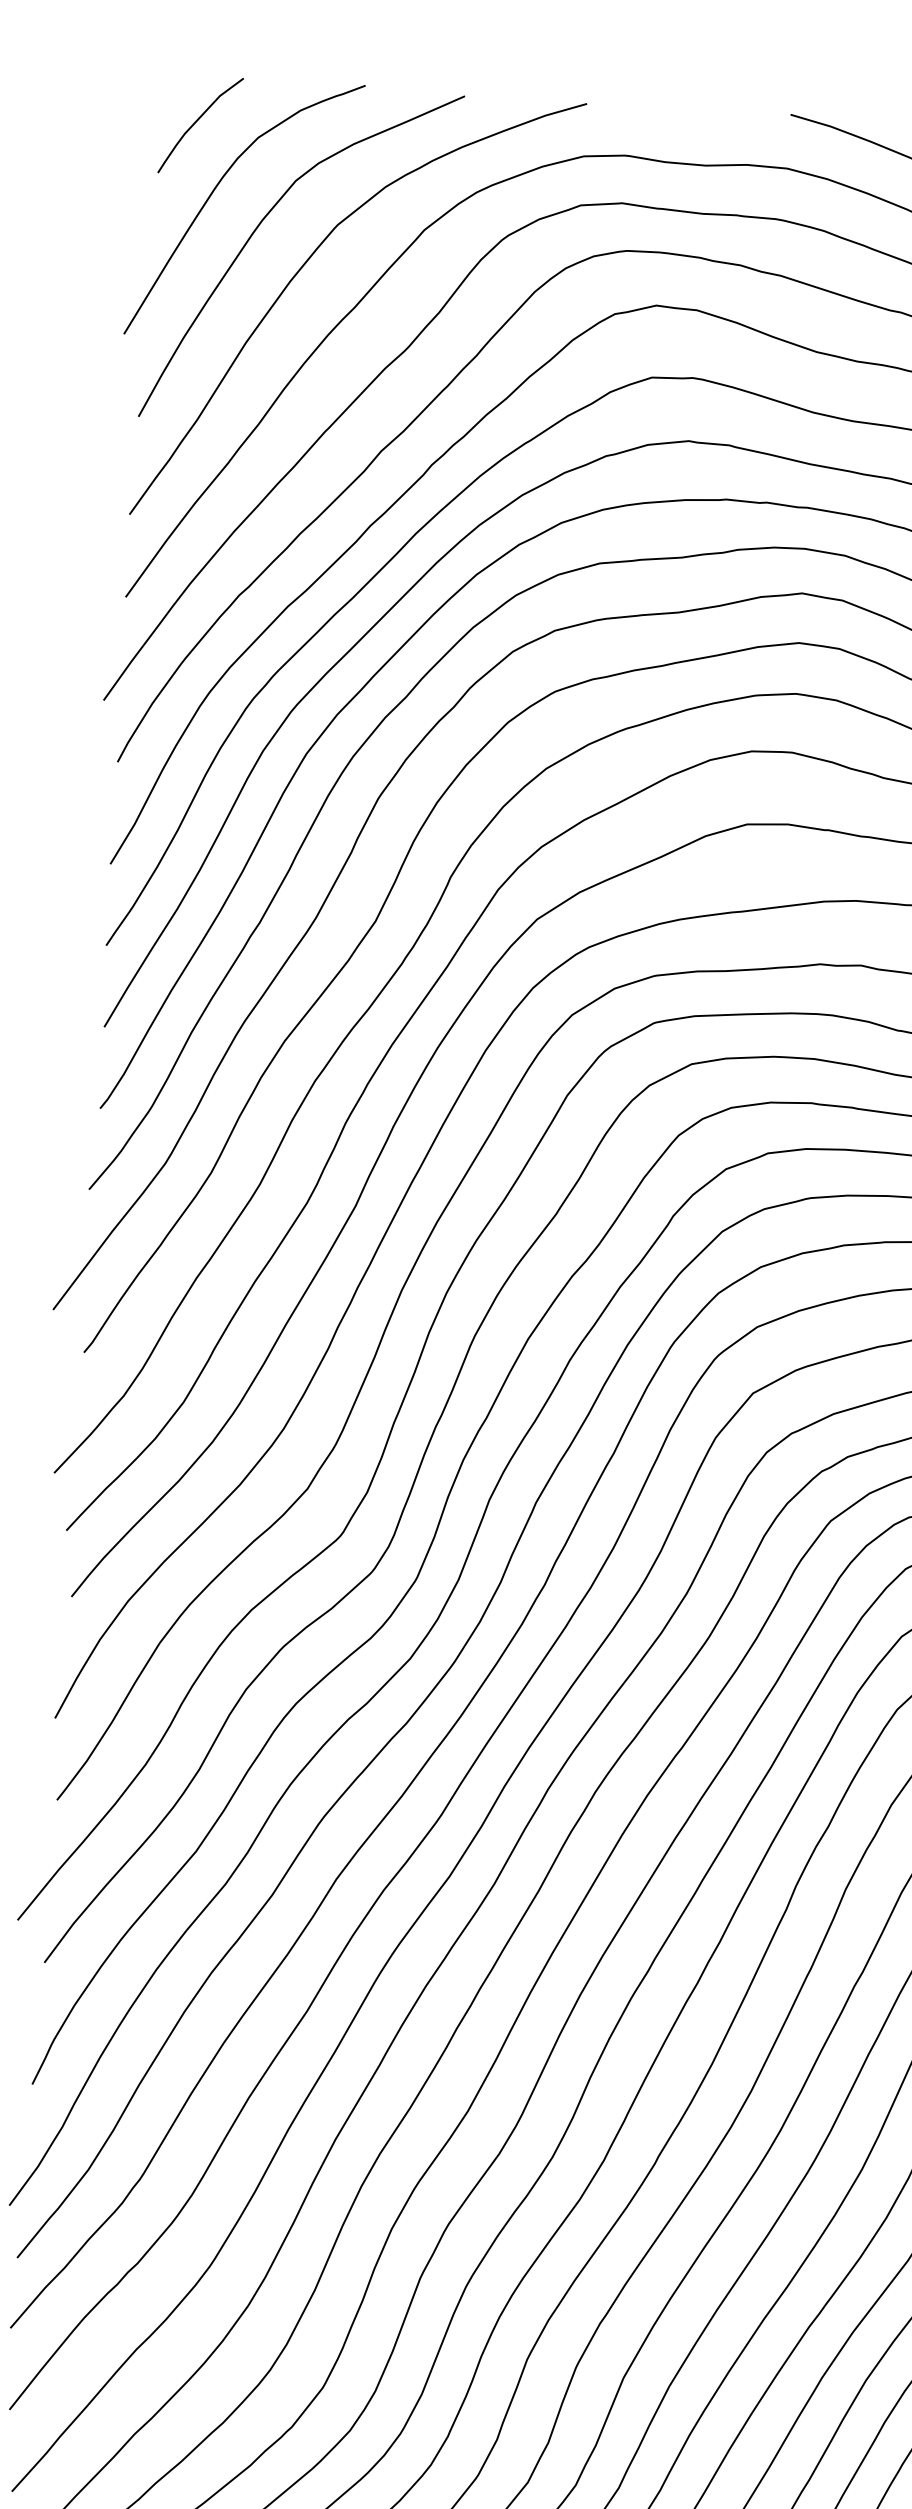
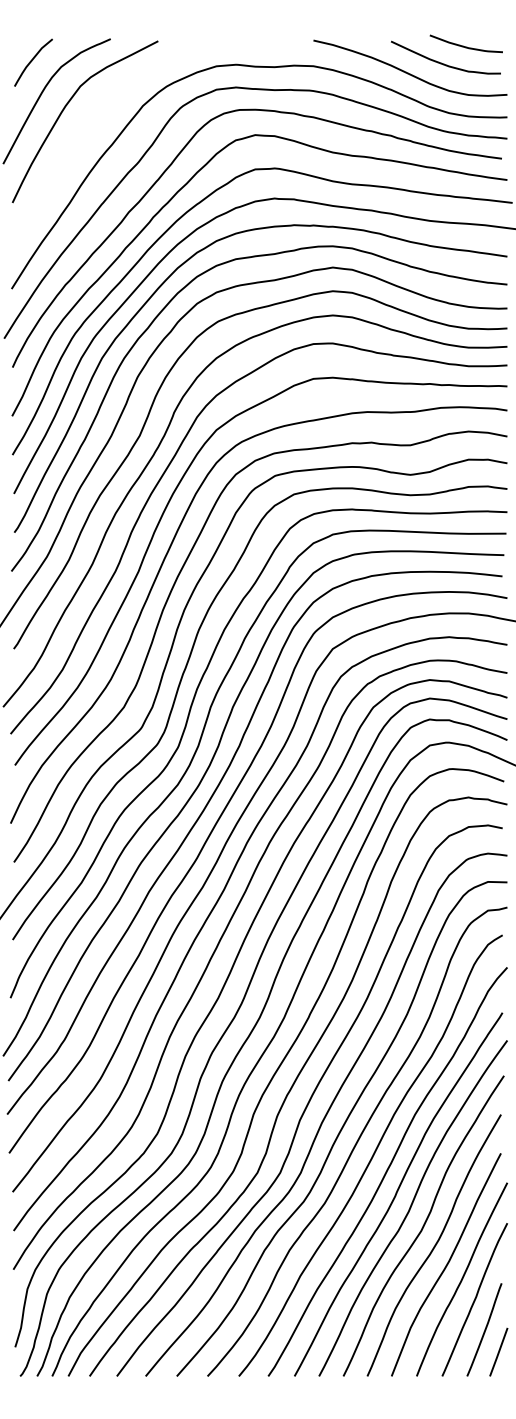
curve: (307, 264) -> (88, 125), removed

